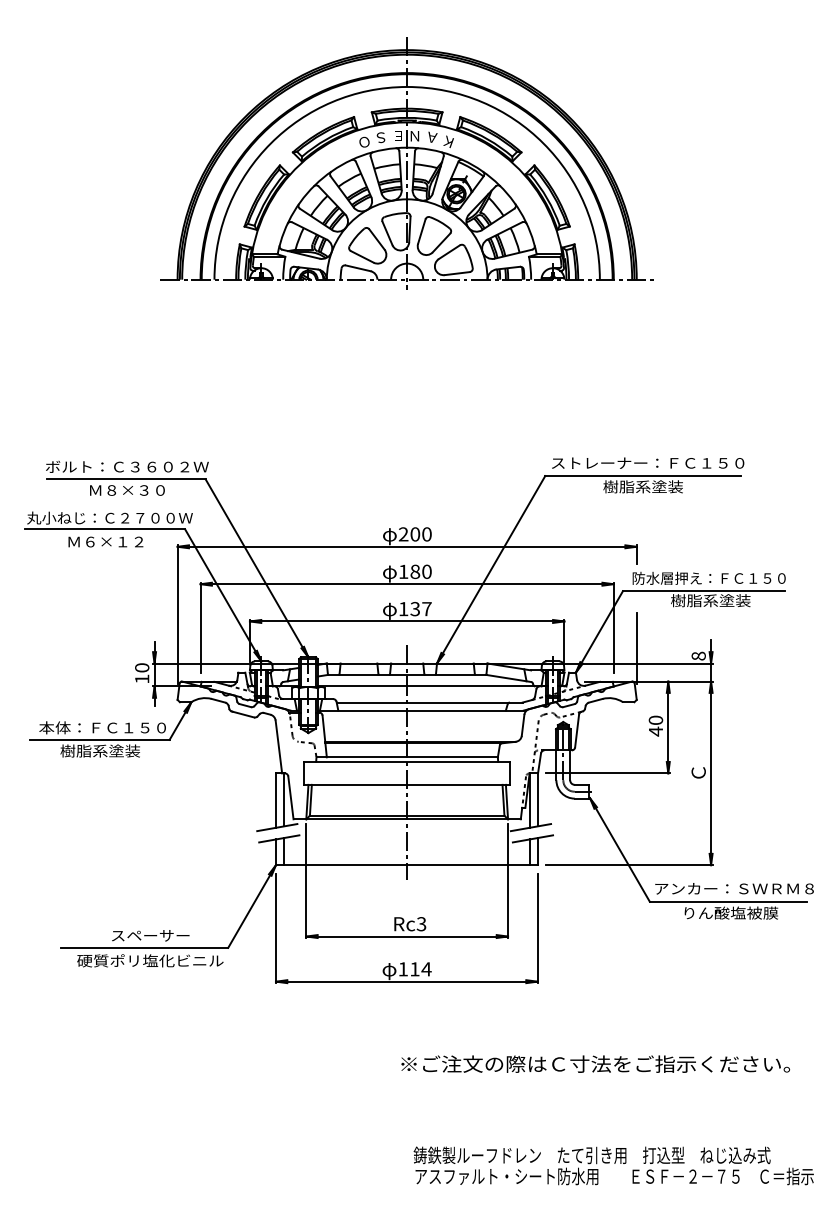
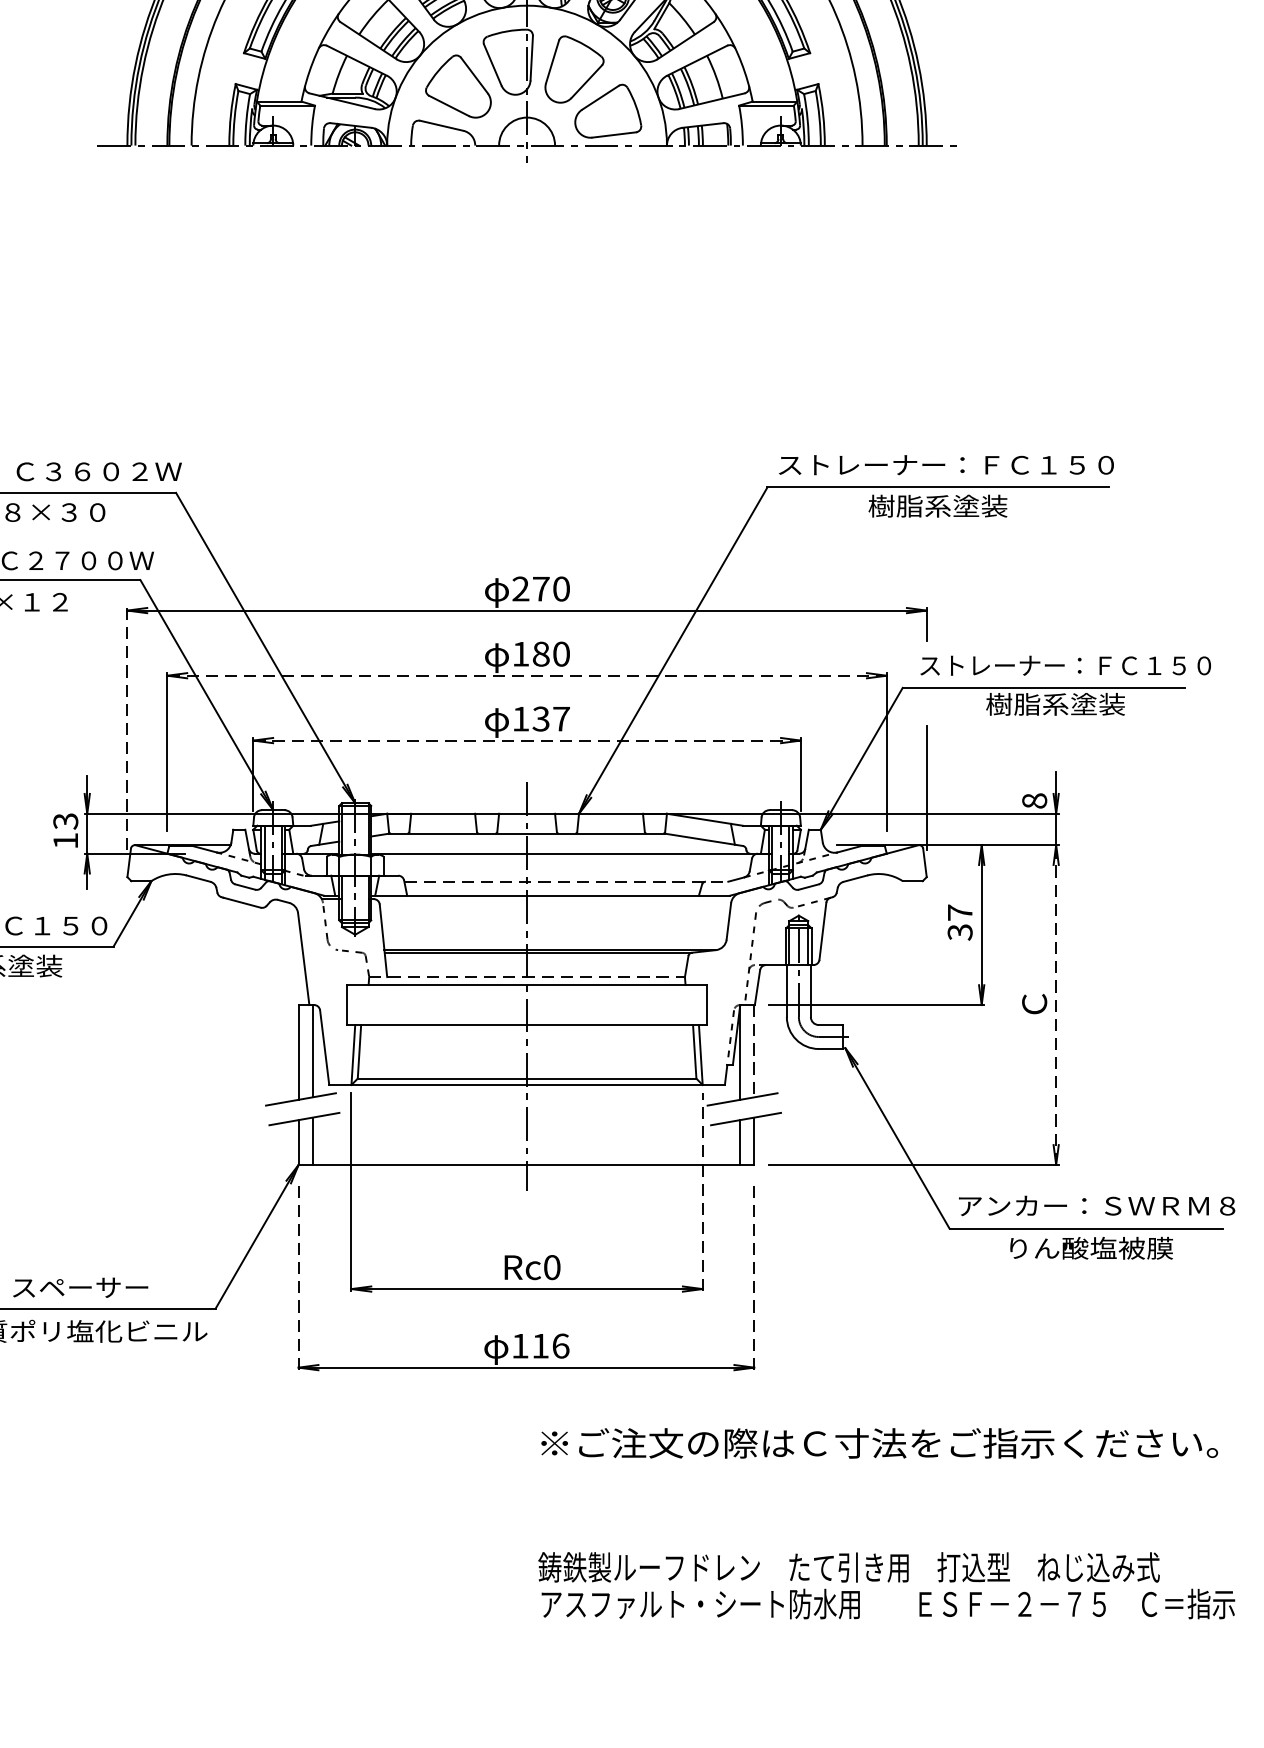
text: (415, 534) -> (541, 589), 200 -> 270
text: (715, 577) -> (1063, 664), 防水層押え：ＦＣ１５０ -> ストレーナー：ＦＣ１５０
line: (407, 584) -> (527, 676), solid -> dashed
line: (177, 614) -> (127, 728), solid -> dashed
line: (407, 621) -> (527, 740), solid -> dashed
text: (142, 667) -> (66, 820), 10 -> 13
line: (430, 702) -> (567, 881), solid -> dashed
text: (655, 725) -> (959, 921), 40 -> 37
line: (407, 757) -> (527, 977), solid -> dashed
line: (711, 773) -> (1056, 1005), solid -> dashed
line: (537, 799) -> (753, 1050), solid -> dashed
line: (508, 880) -> (703, 1191), solid -> dashed
text: (421, 924) -> (552, 1268), Rc3 -> Rc0
line: (275, 928) -> (297, 1275), solid -> dashed
line: (537, 928) -> (753, 1275), solid -> dashed
text: (426, 969) -> (560, 1346), 114 -> 116
text: (595, 1063) -> (879, 1442), moved
text: (613, 1165) -> (886, 1584), moved

